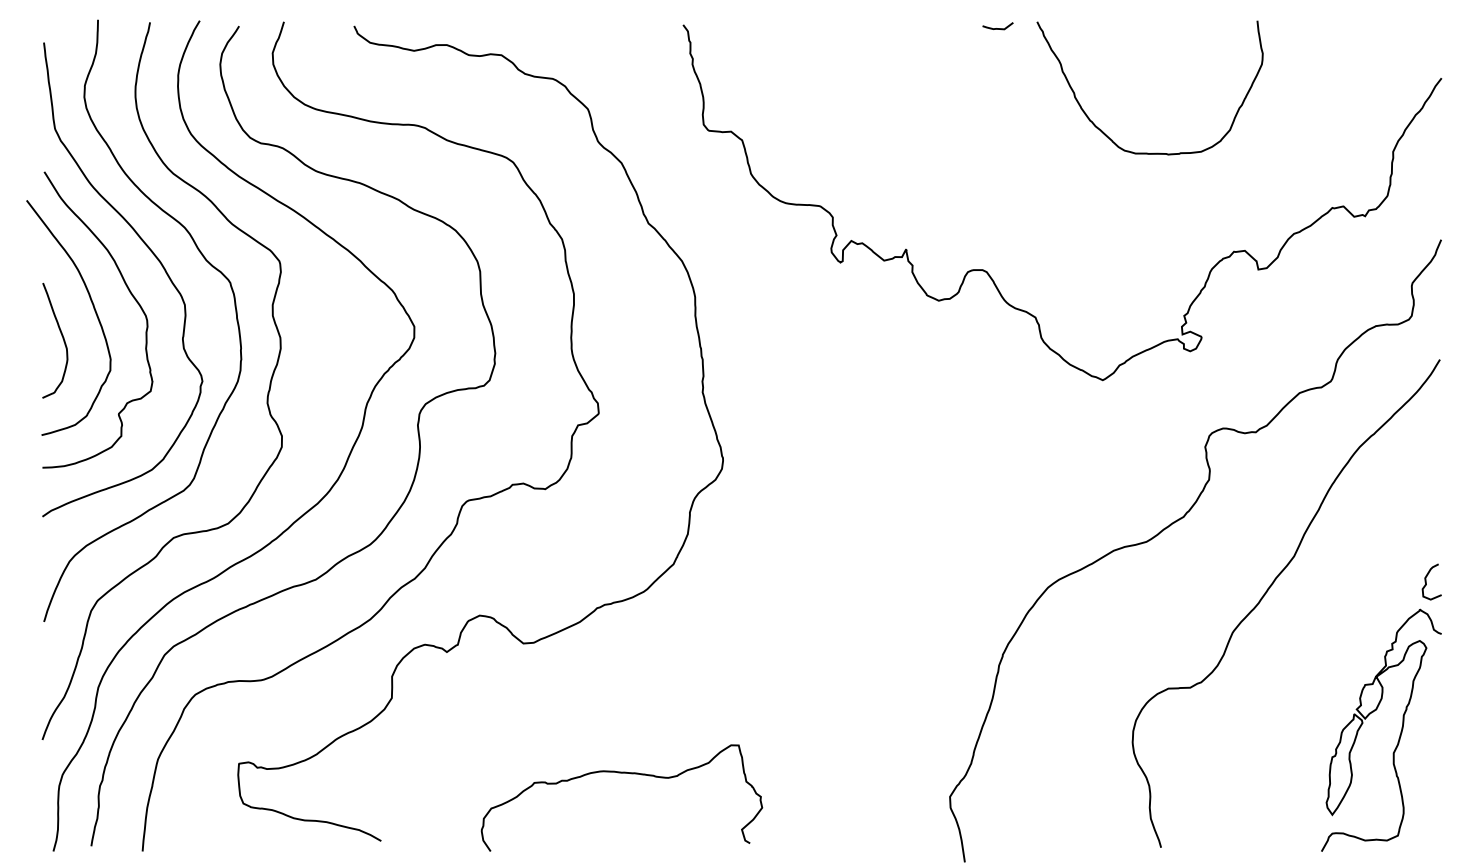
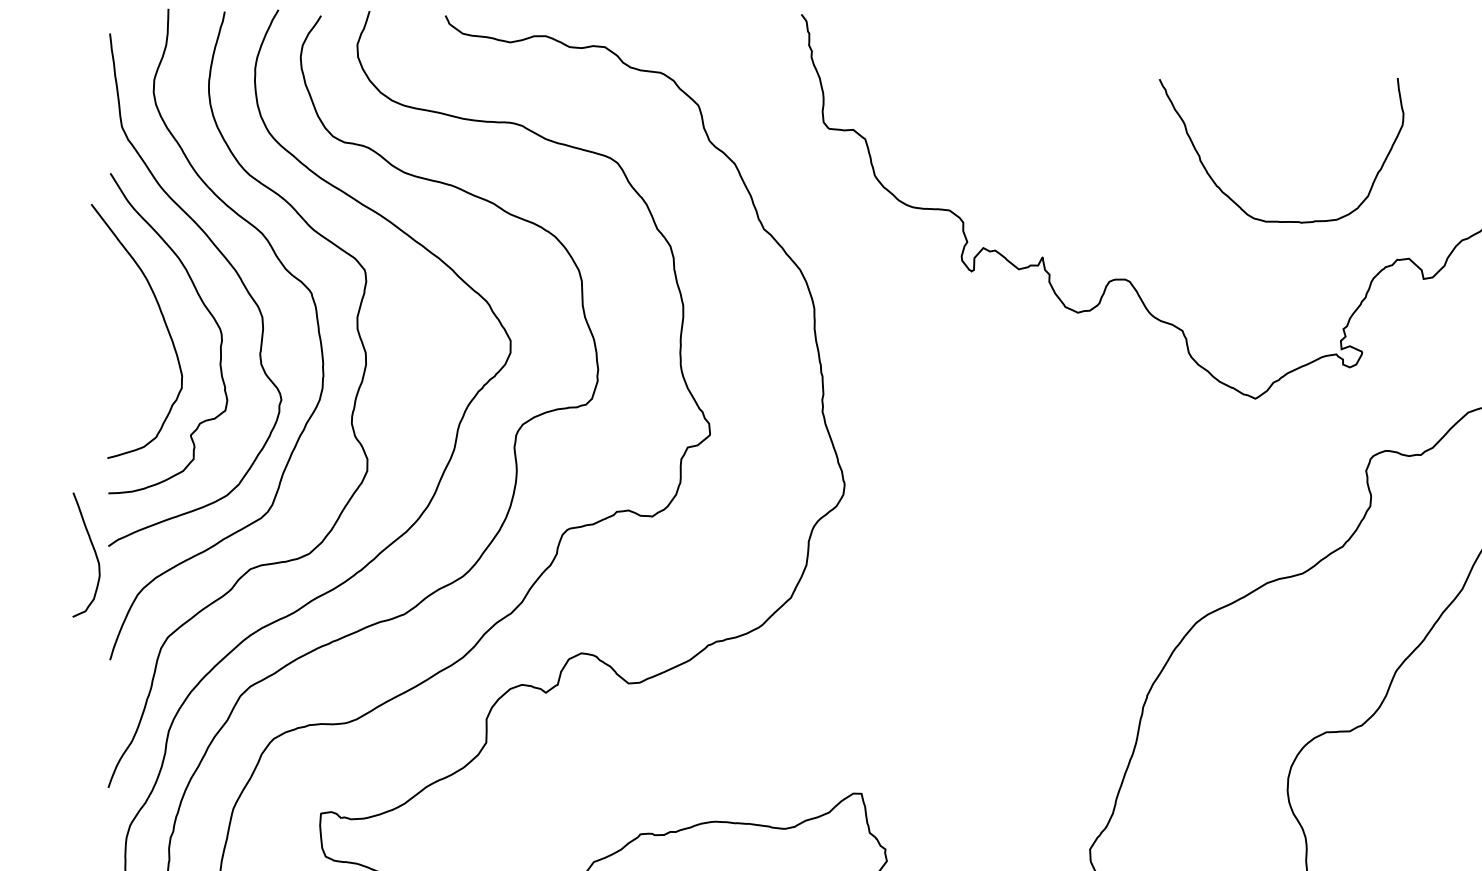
curve: (997, 28) -> (1141, 18), removed
curve: (1104, 132) -> (1232, 198), moved
curve: (61, 336) -> (93, 550), moved

